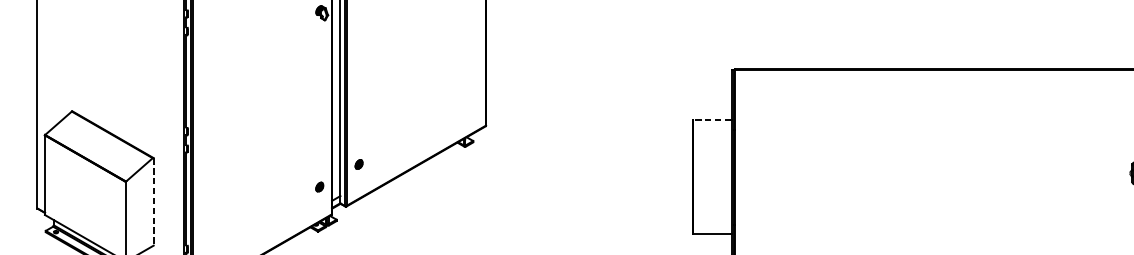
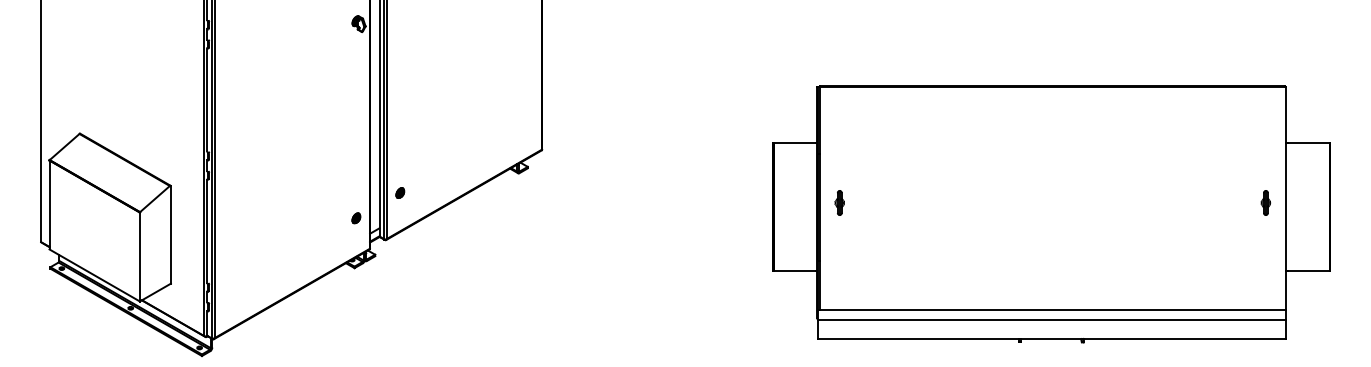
line: (712, 120) -> (794, 143), dashed -> solid
part: (752, 172) -> (839, 202), added
line: (153, 202) -> (170, 235), dashed -> solid

